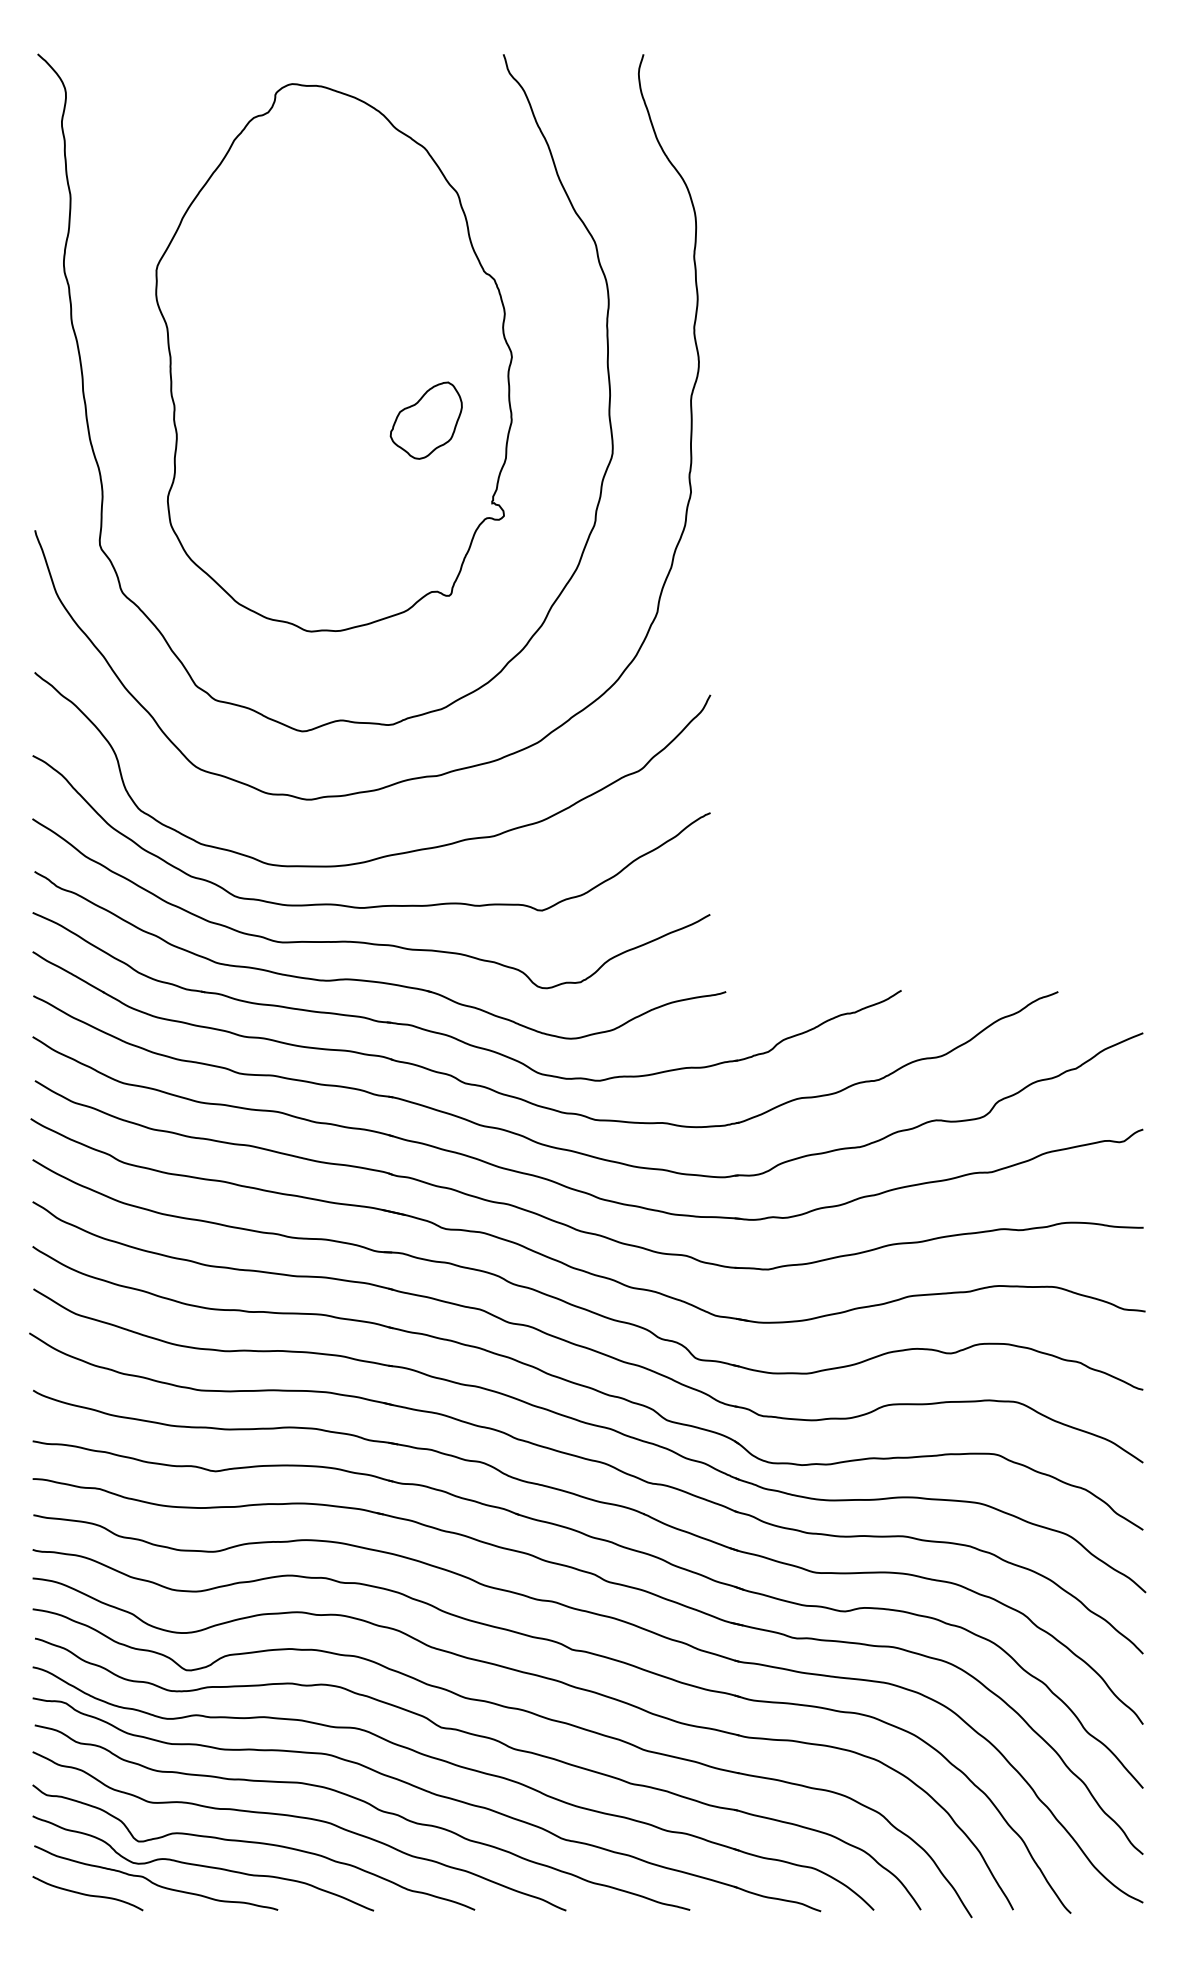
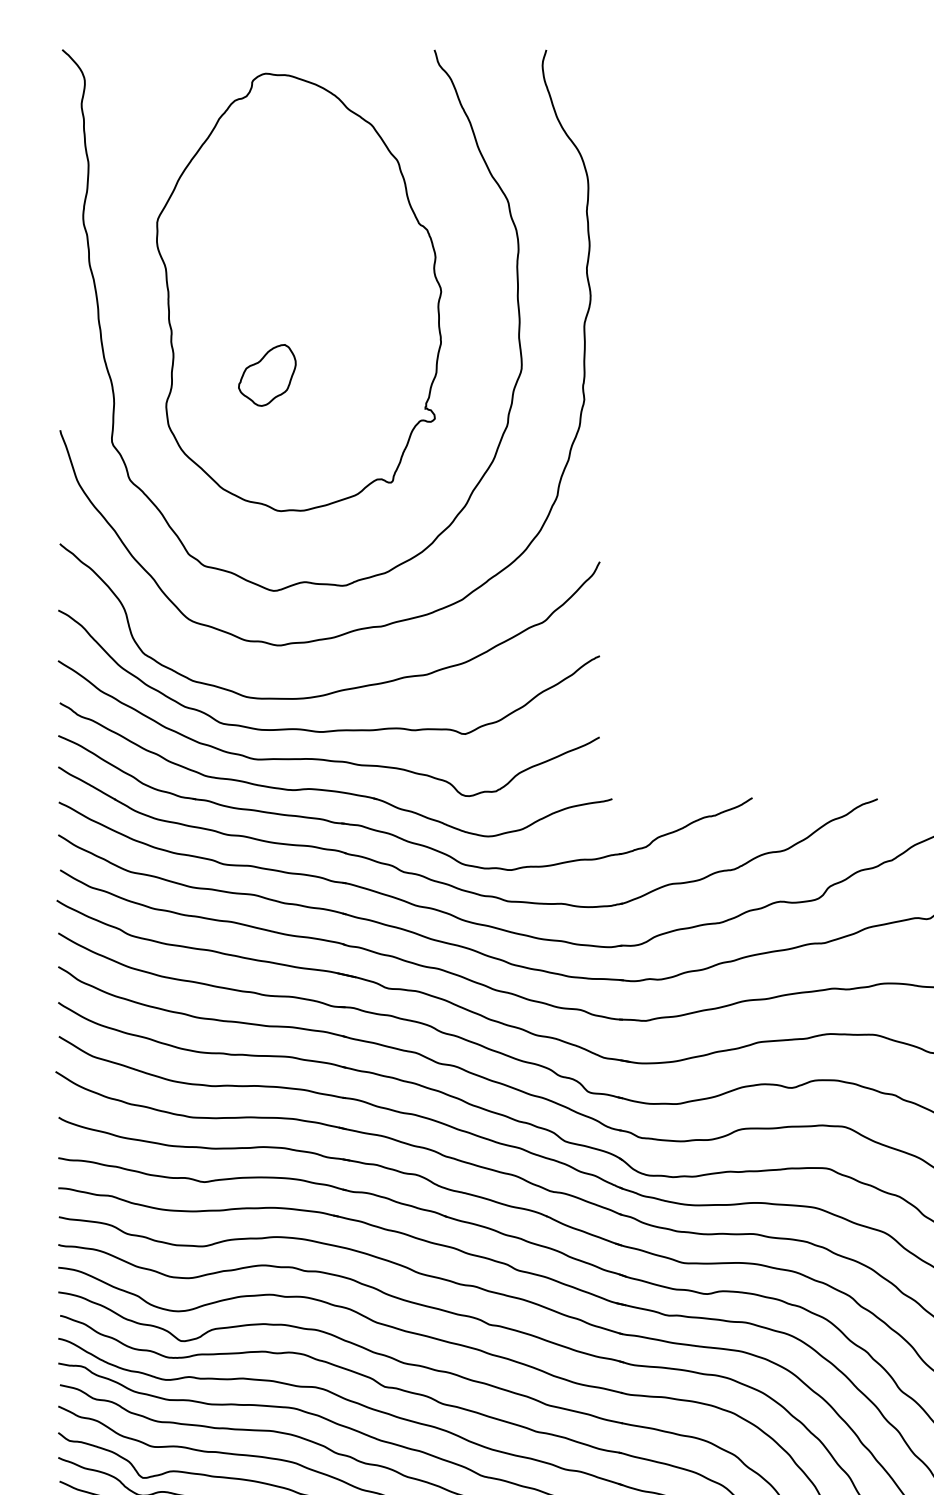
part: (425, 420) -> (266, 375), moved

